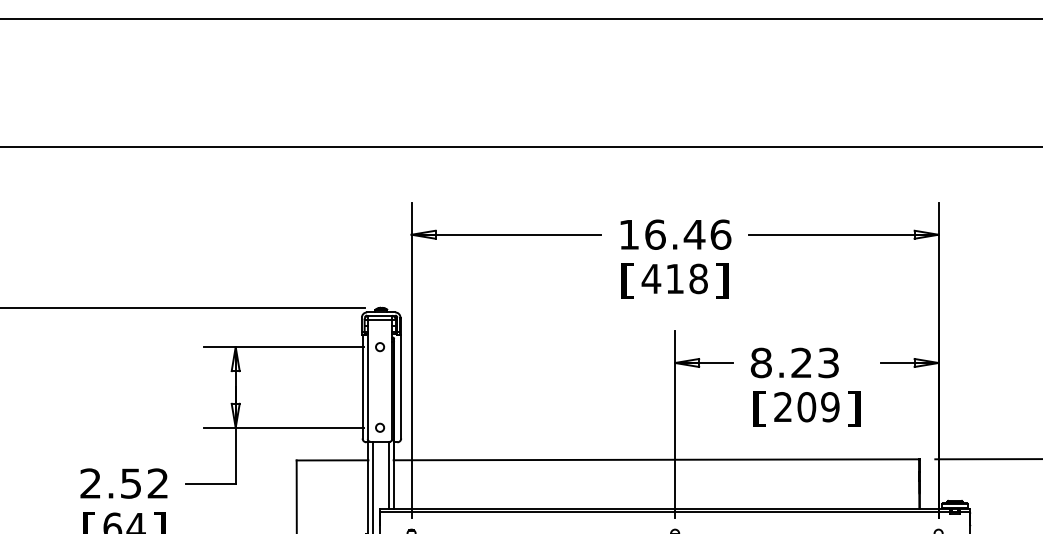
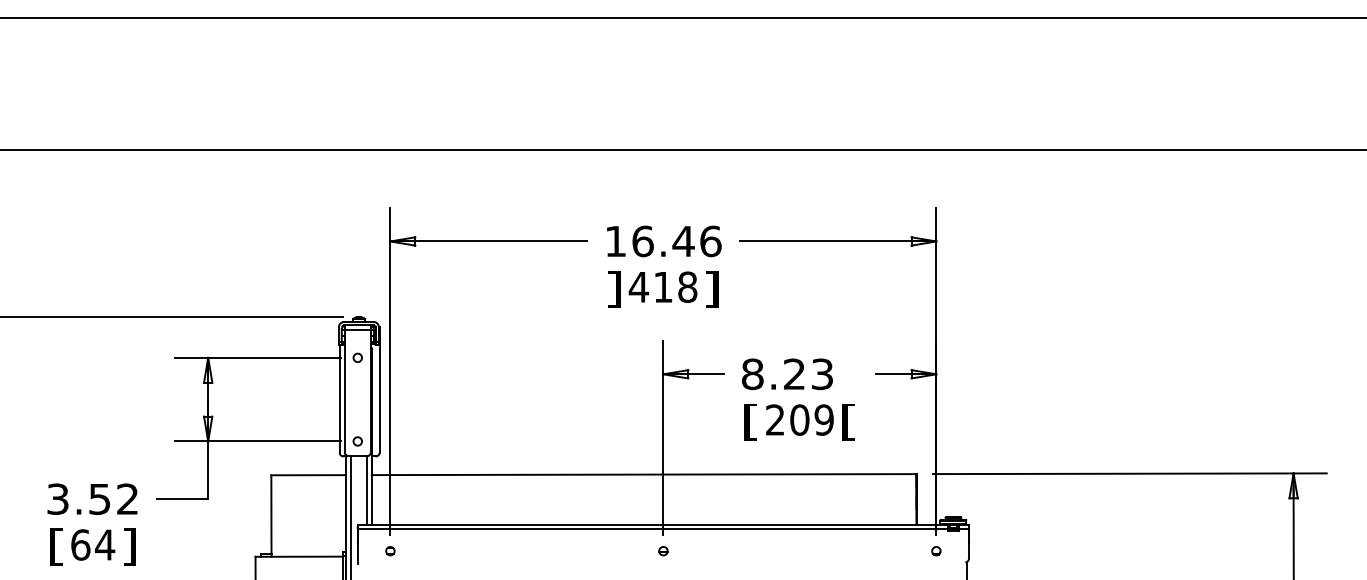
text: (627, 281) -> (614, 289), [ -> ]
text: (853, 409) -> (848, 422), ] -> [
text: (90, 482) -> (57, 498), 2.52 -> 3.52

